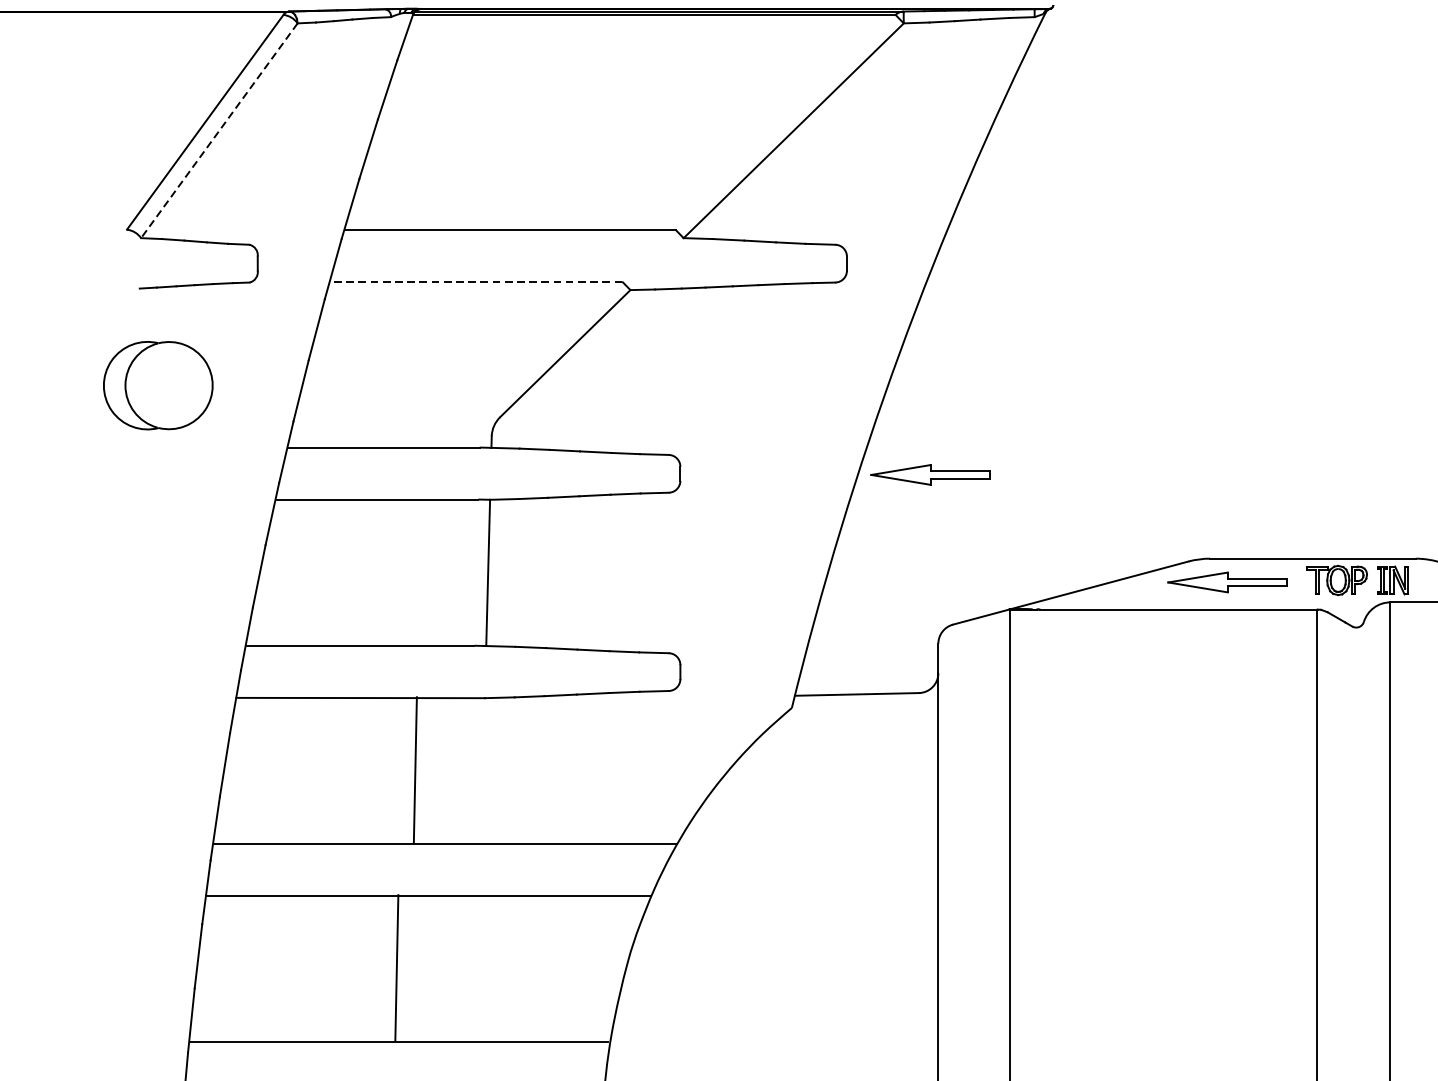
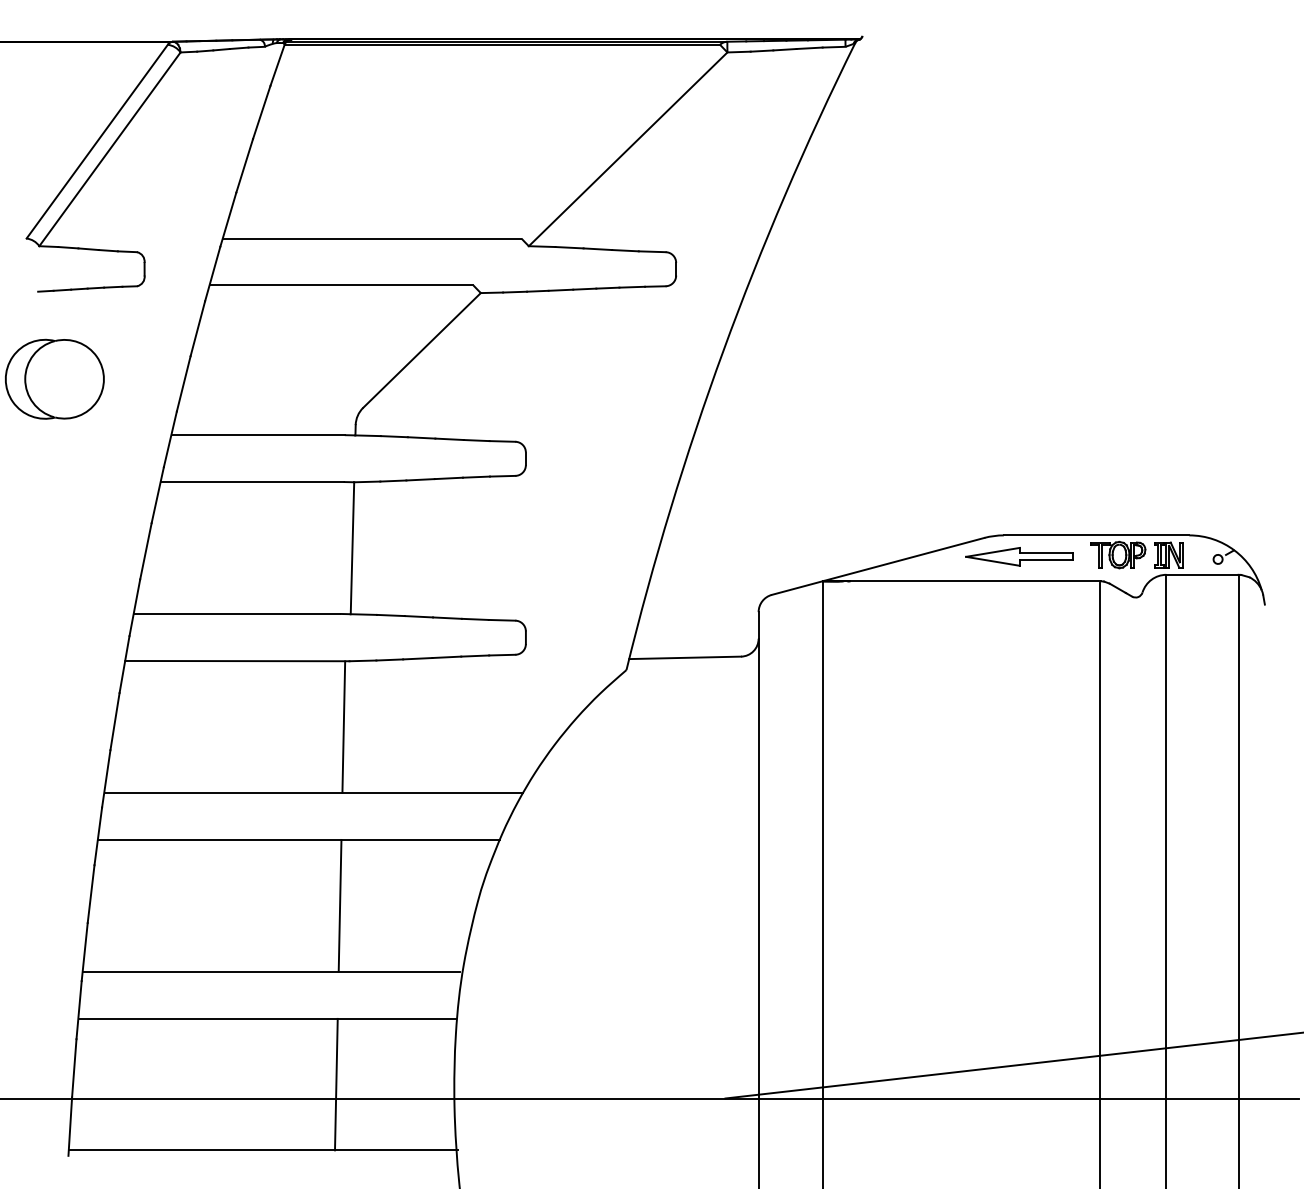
line: (218, 130) -> (109, 149), dashed -> solid
line: (476, 281) -> (341, 285), dashed -> solid
part: (930, 474) -> (751, 459), removed
line: (415, 769) -> (343, 726), moved
line: (396, 967) -> (339, 905), moved

